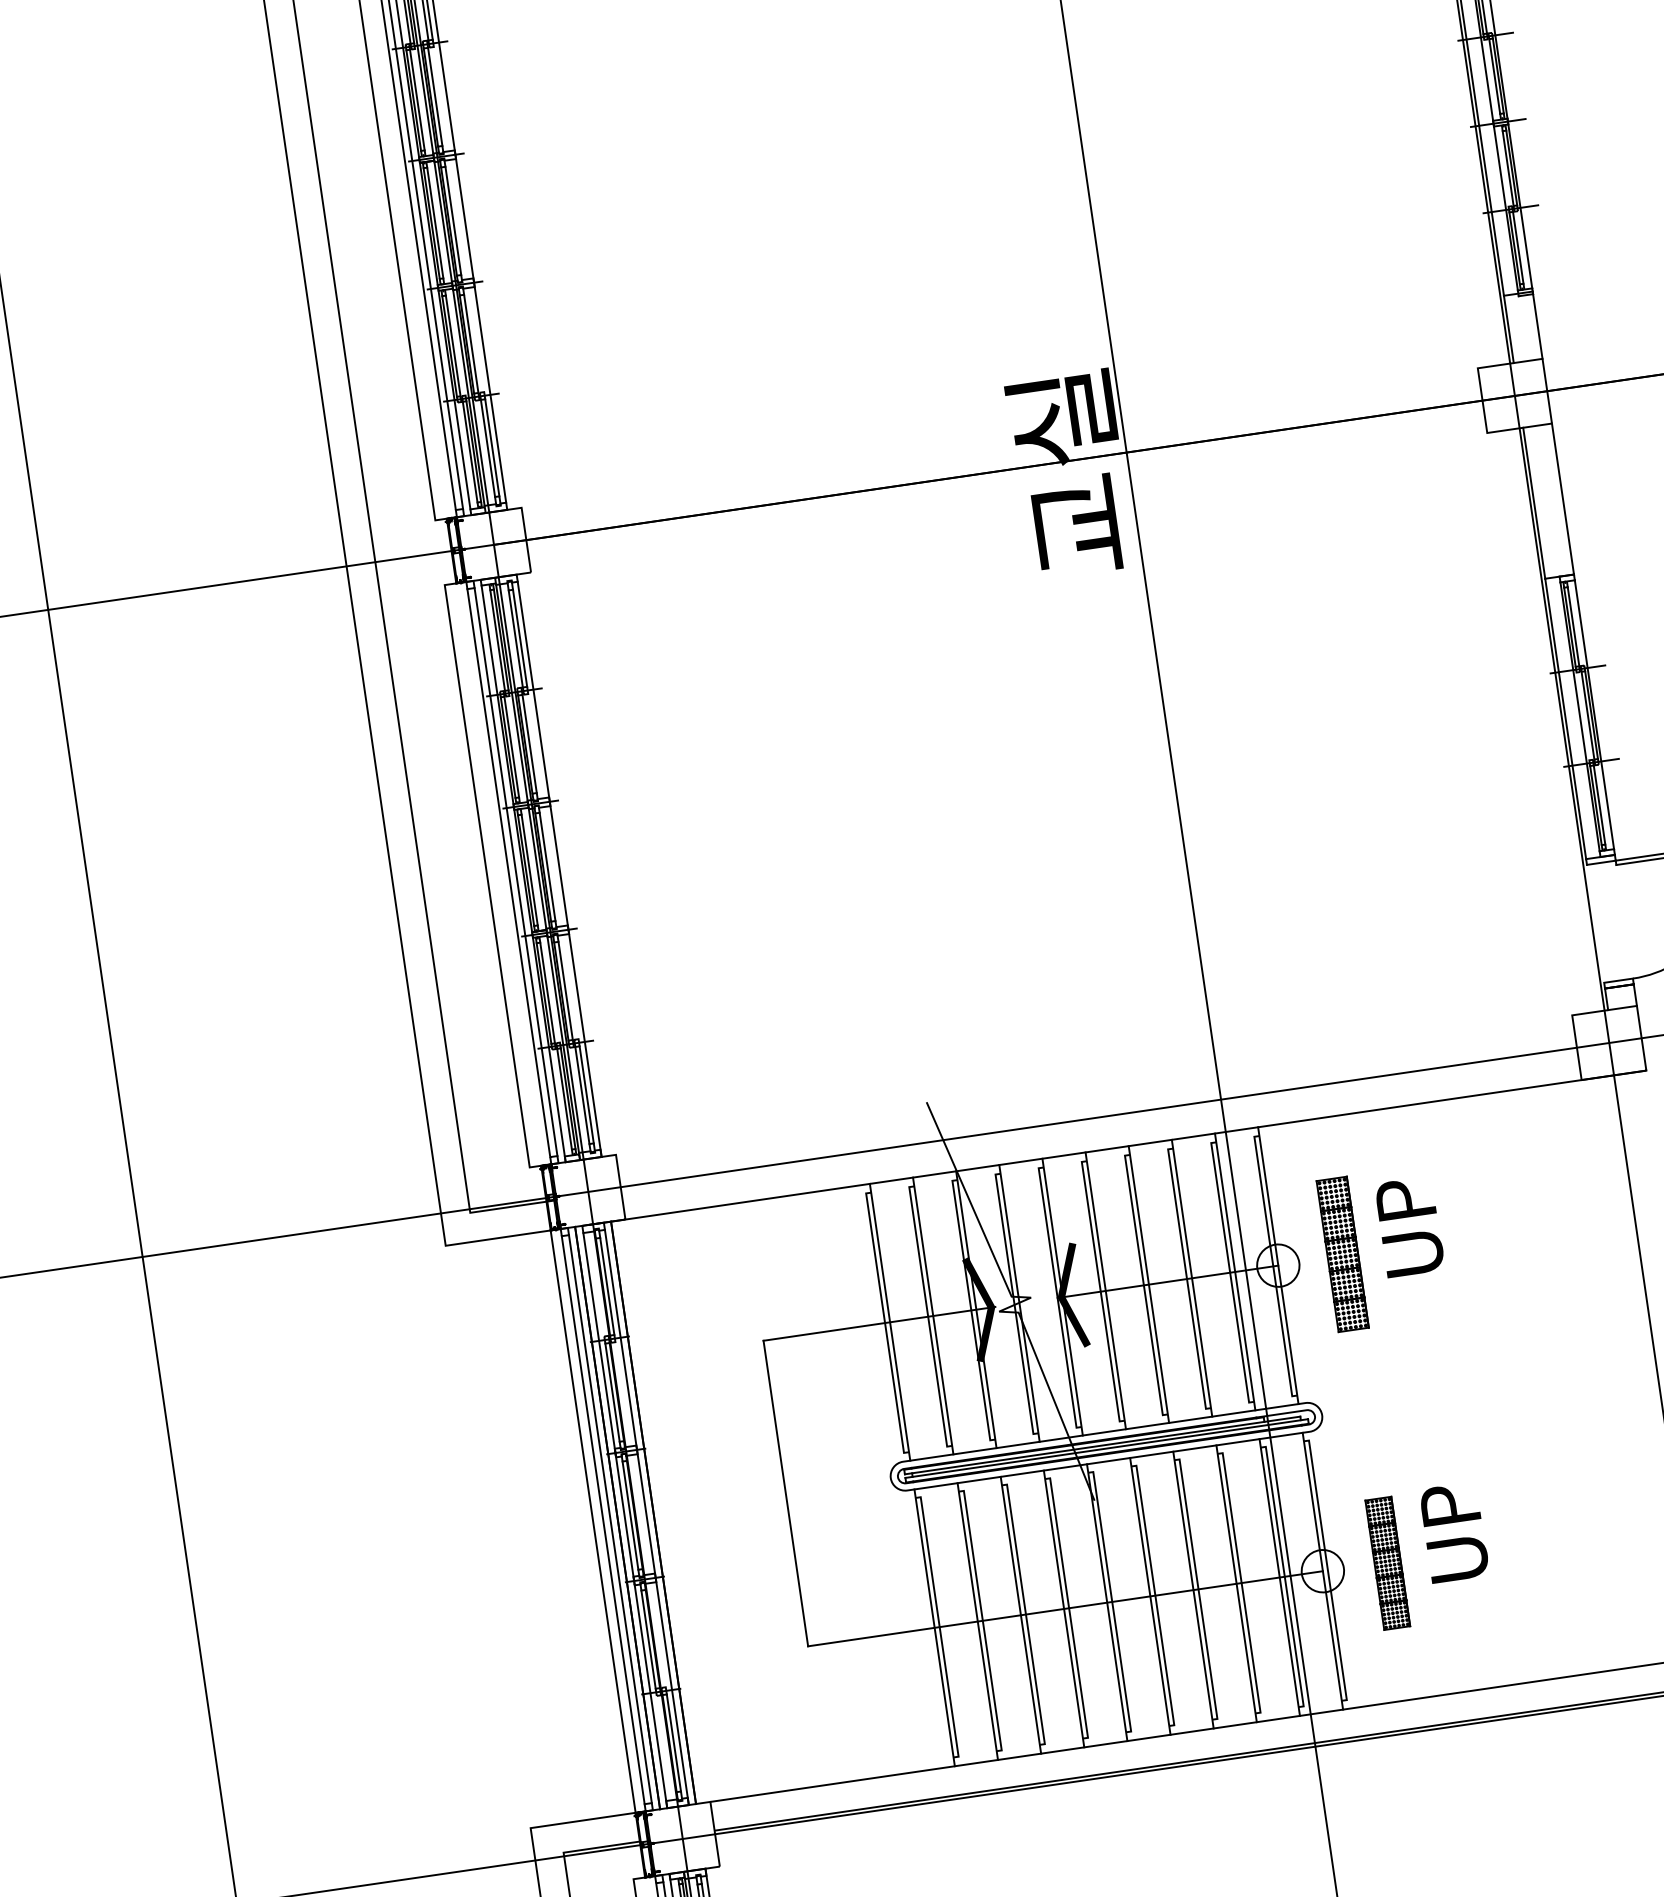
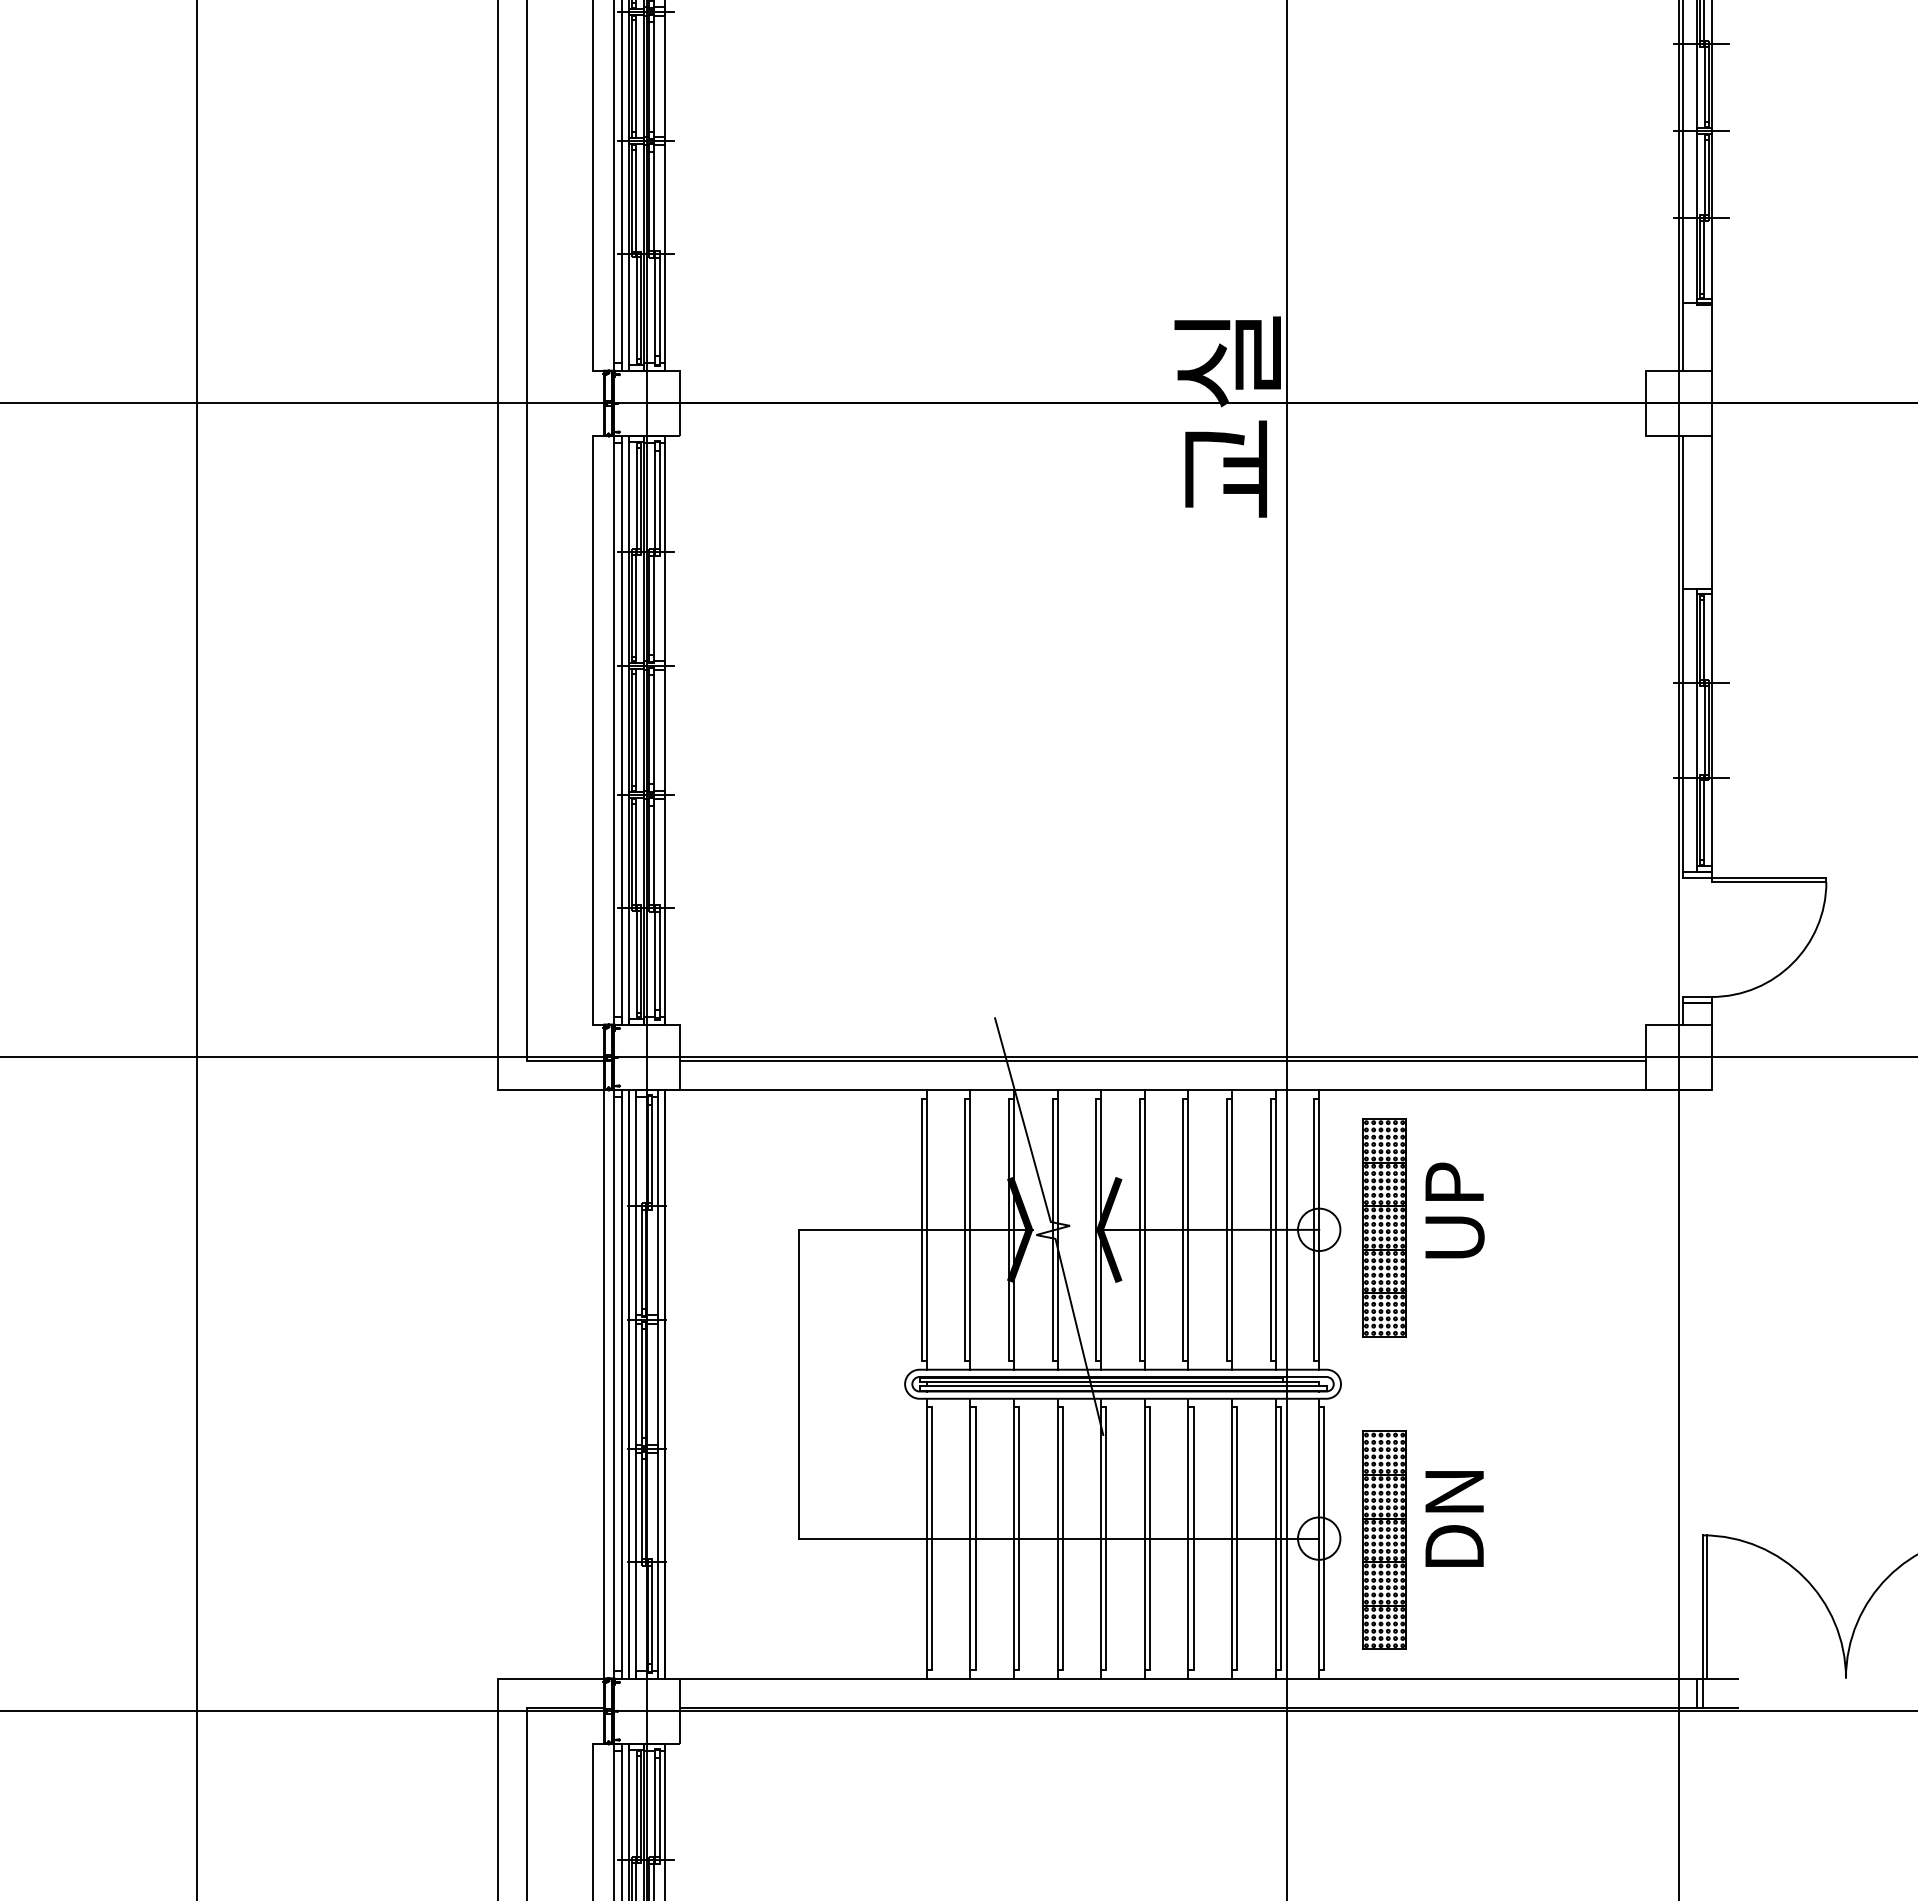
line: (1098, 1120) -> (1162, 1060), added
part: (1342, 1253) -> (1384, 1227), size x1.43
text: (1453, 1532) -> (1454, 1519), UP -> DN
part: (1387, 1562) -> (1384, 1539), size x1.67

